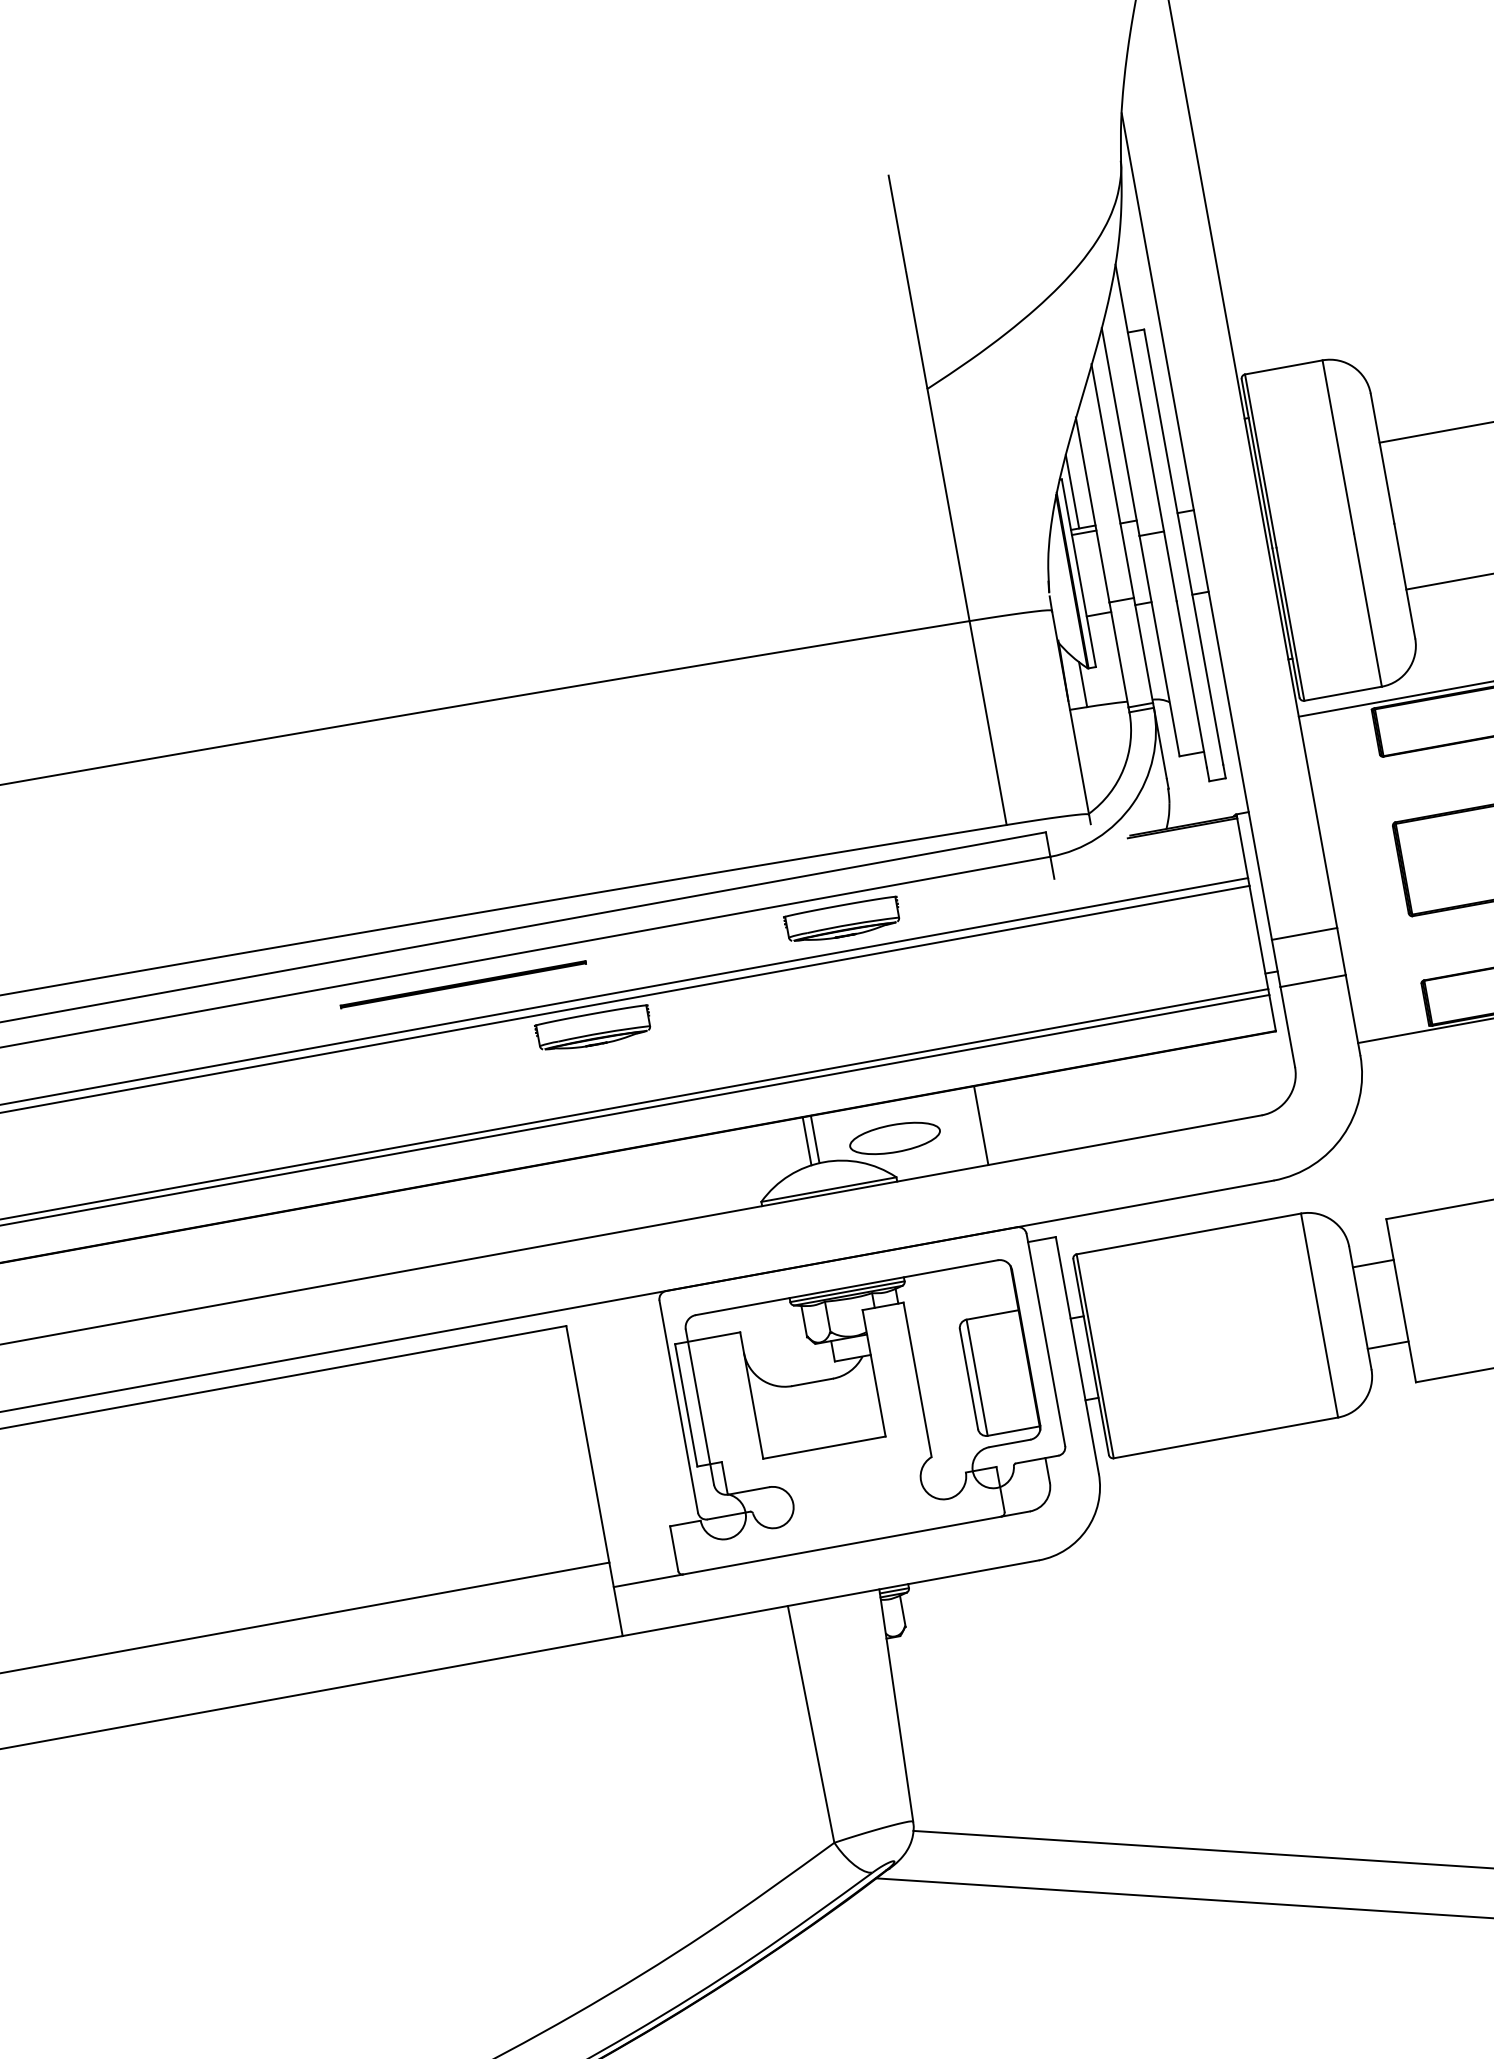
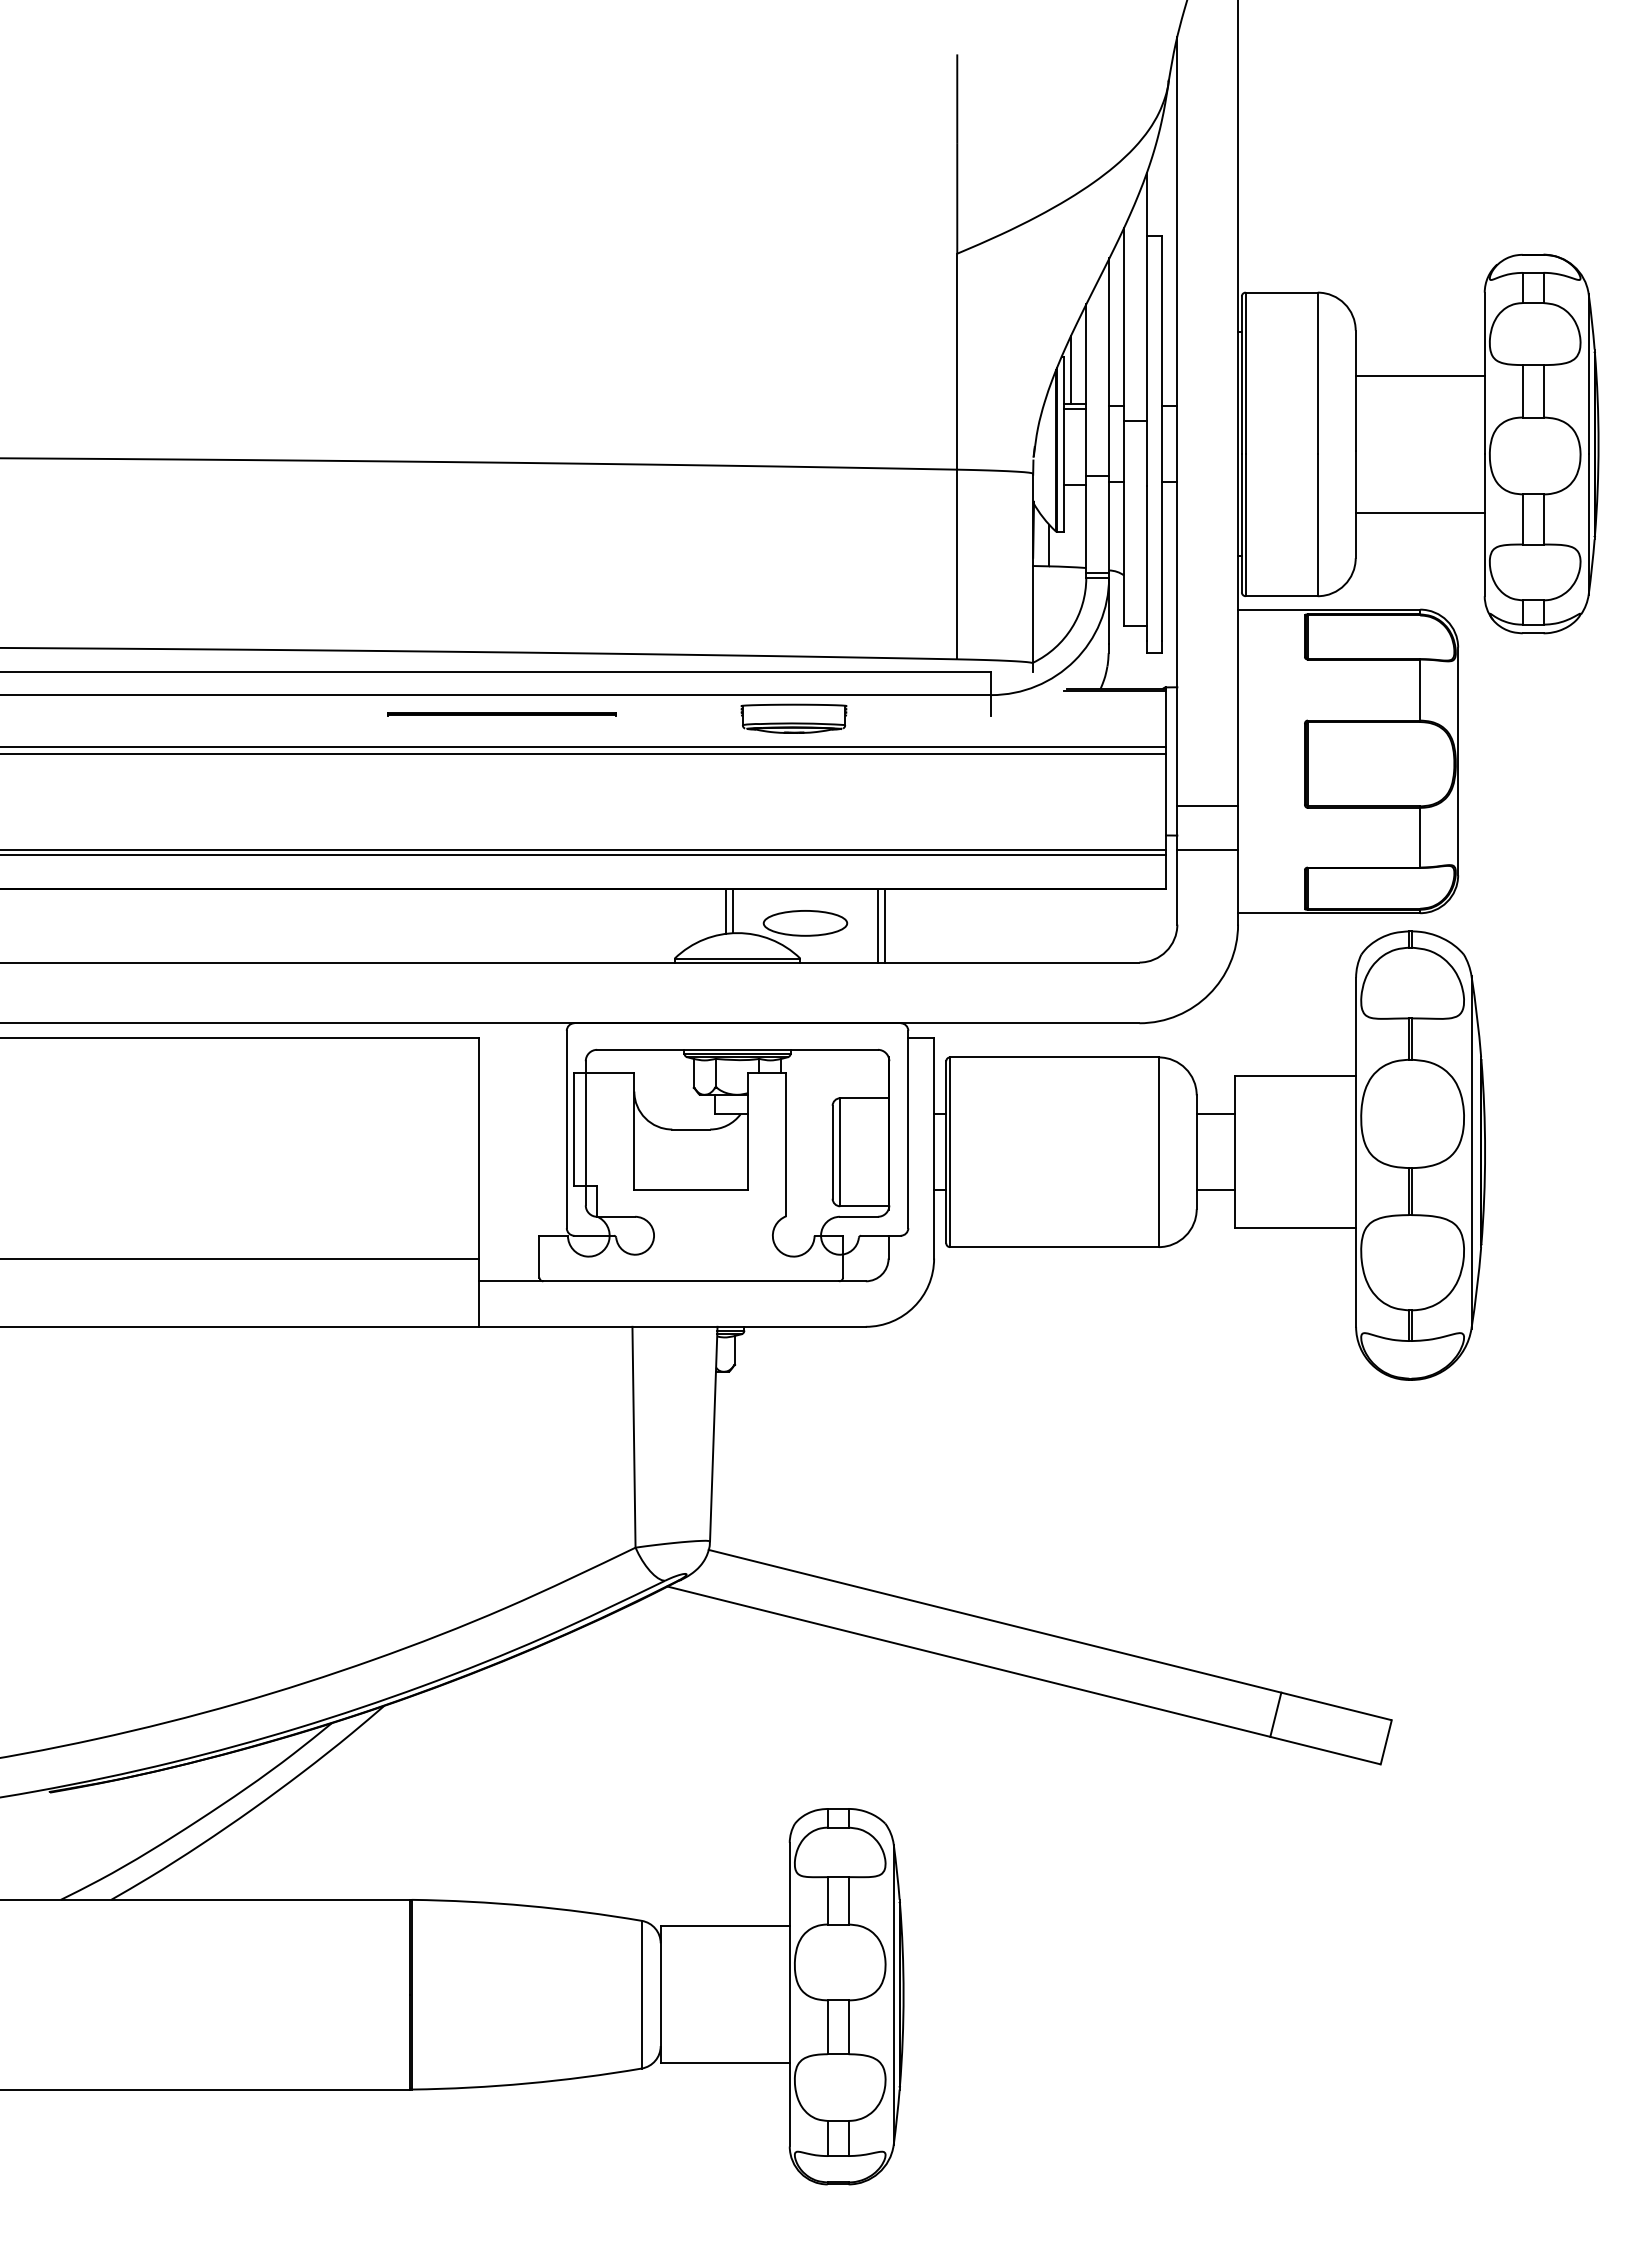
line: (462, 985) -> (501, 714), moved
part: (593, 1029) -> (551, 775), removed
line: (972, 1126) -> (877, 925), added

